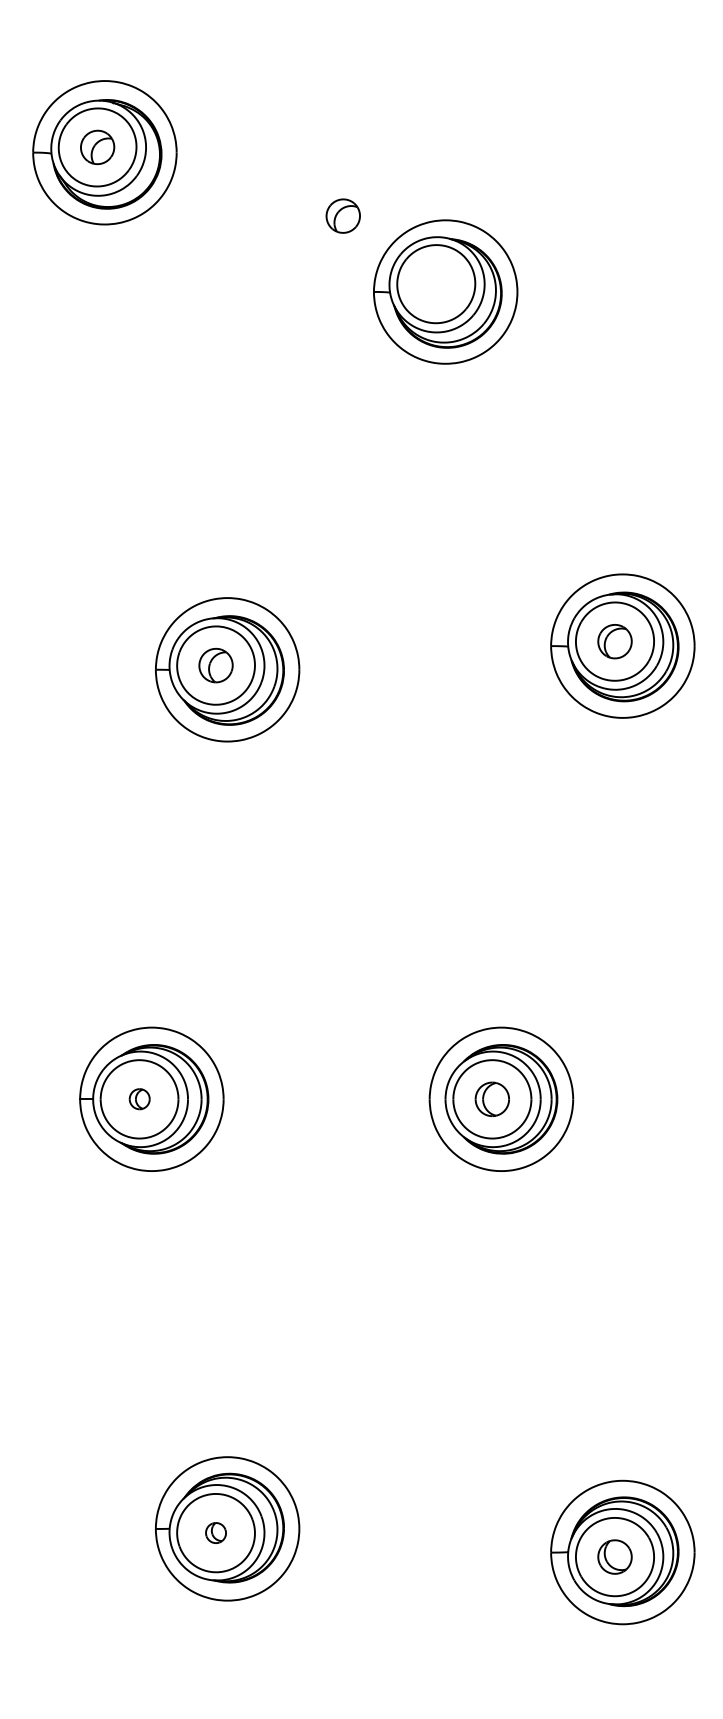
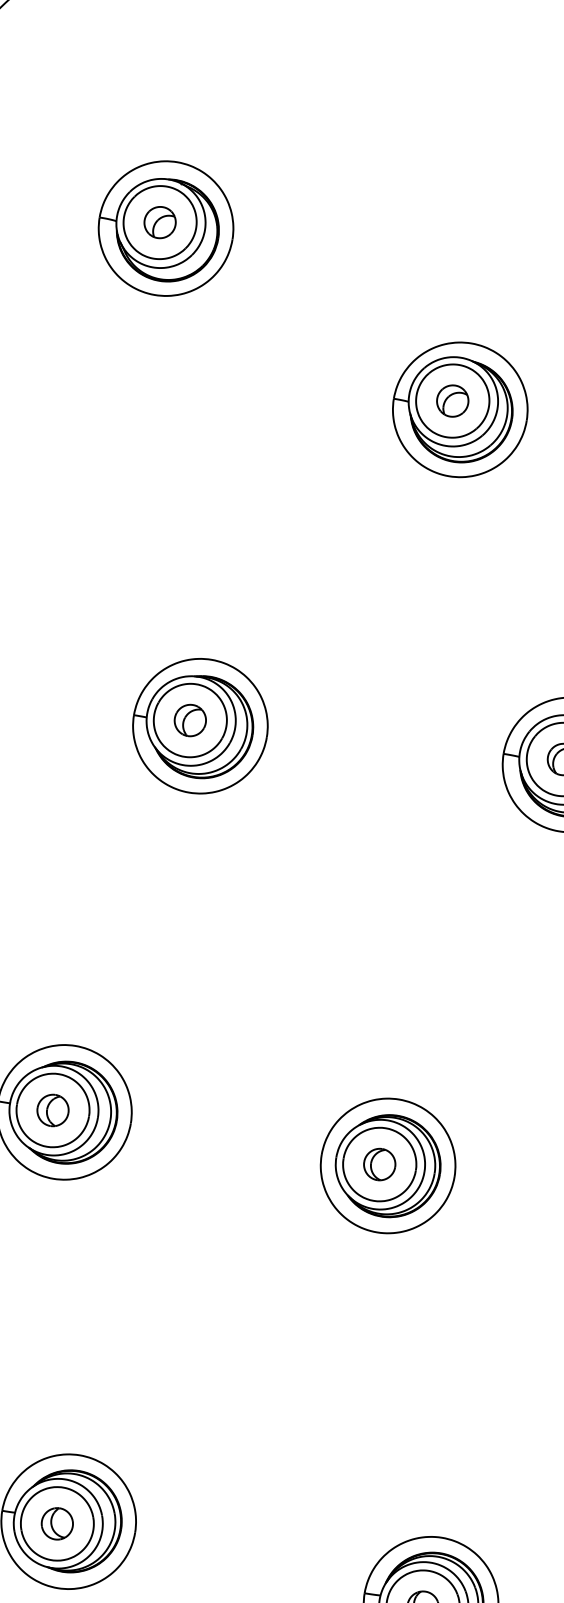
part: (342, 215) -> (452, 400), moved
part: (139, 1098) -> (53, 1109), size x1.67
part: (215, 1532) -> (56, 1523), size x1.67

